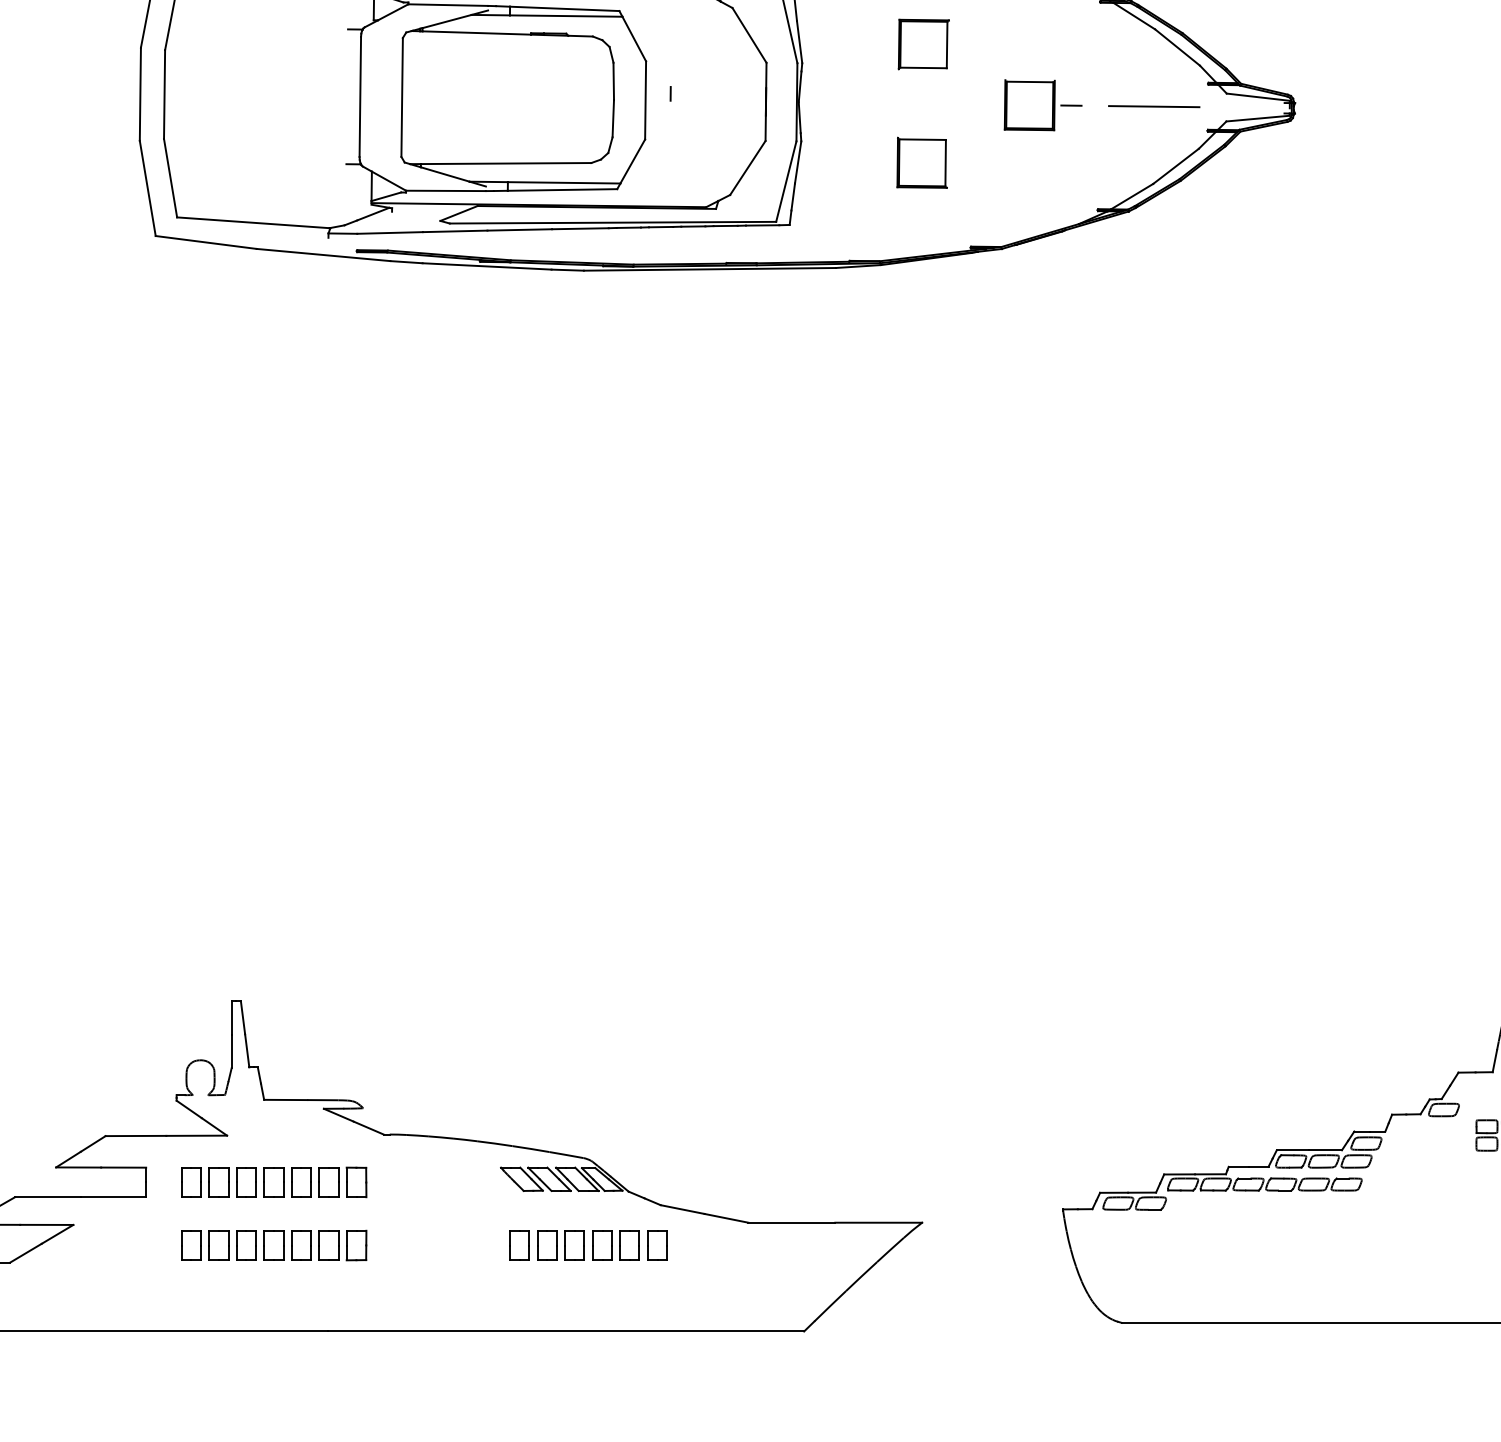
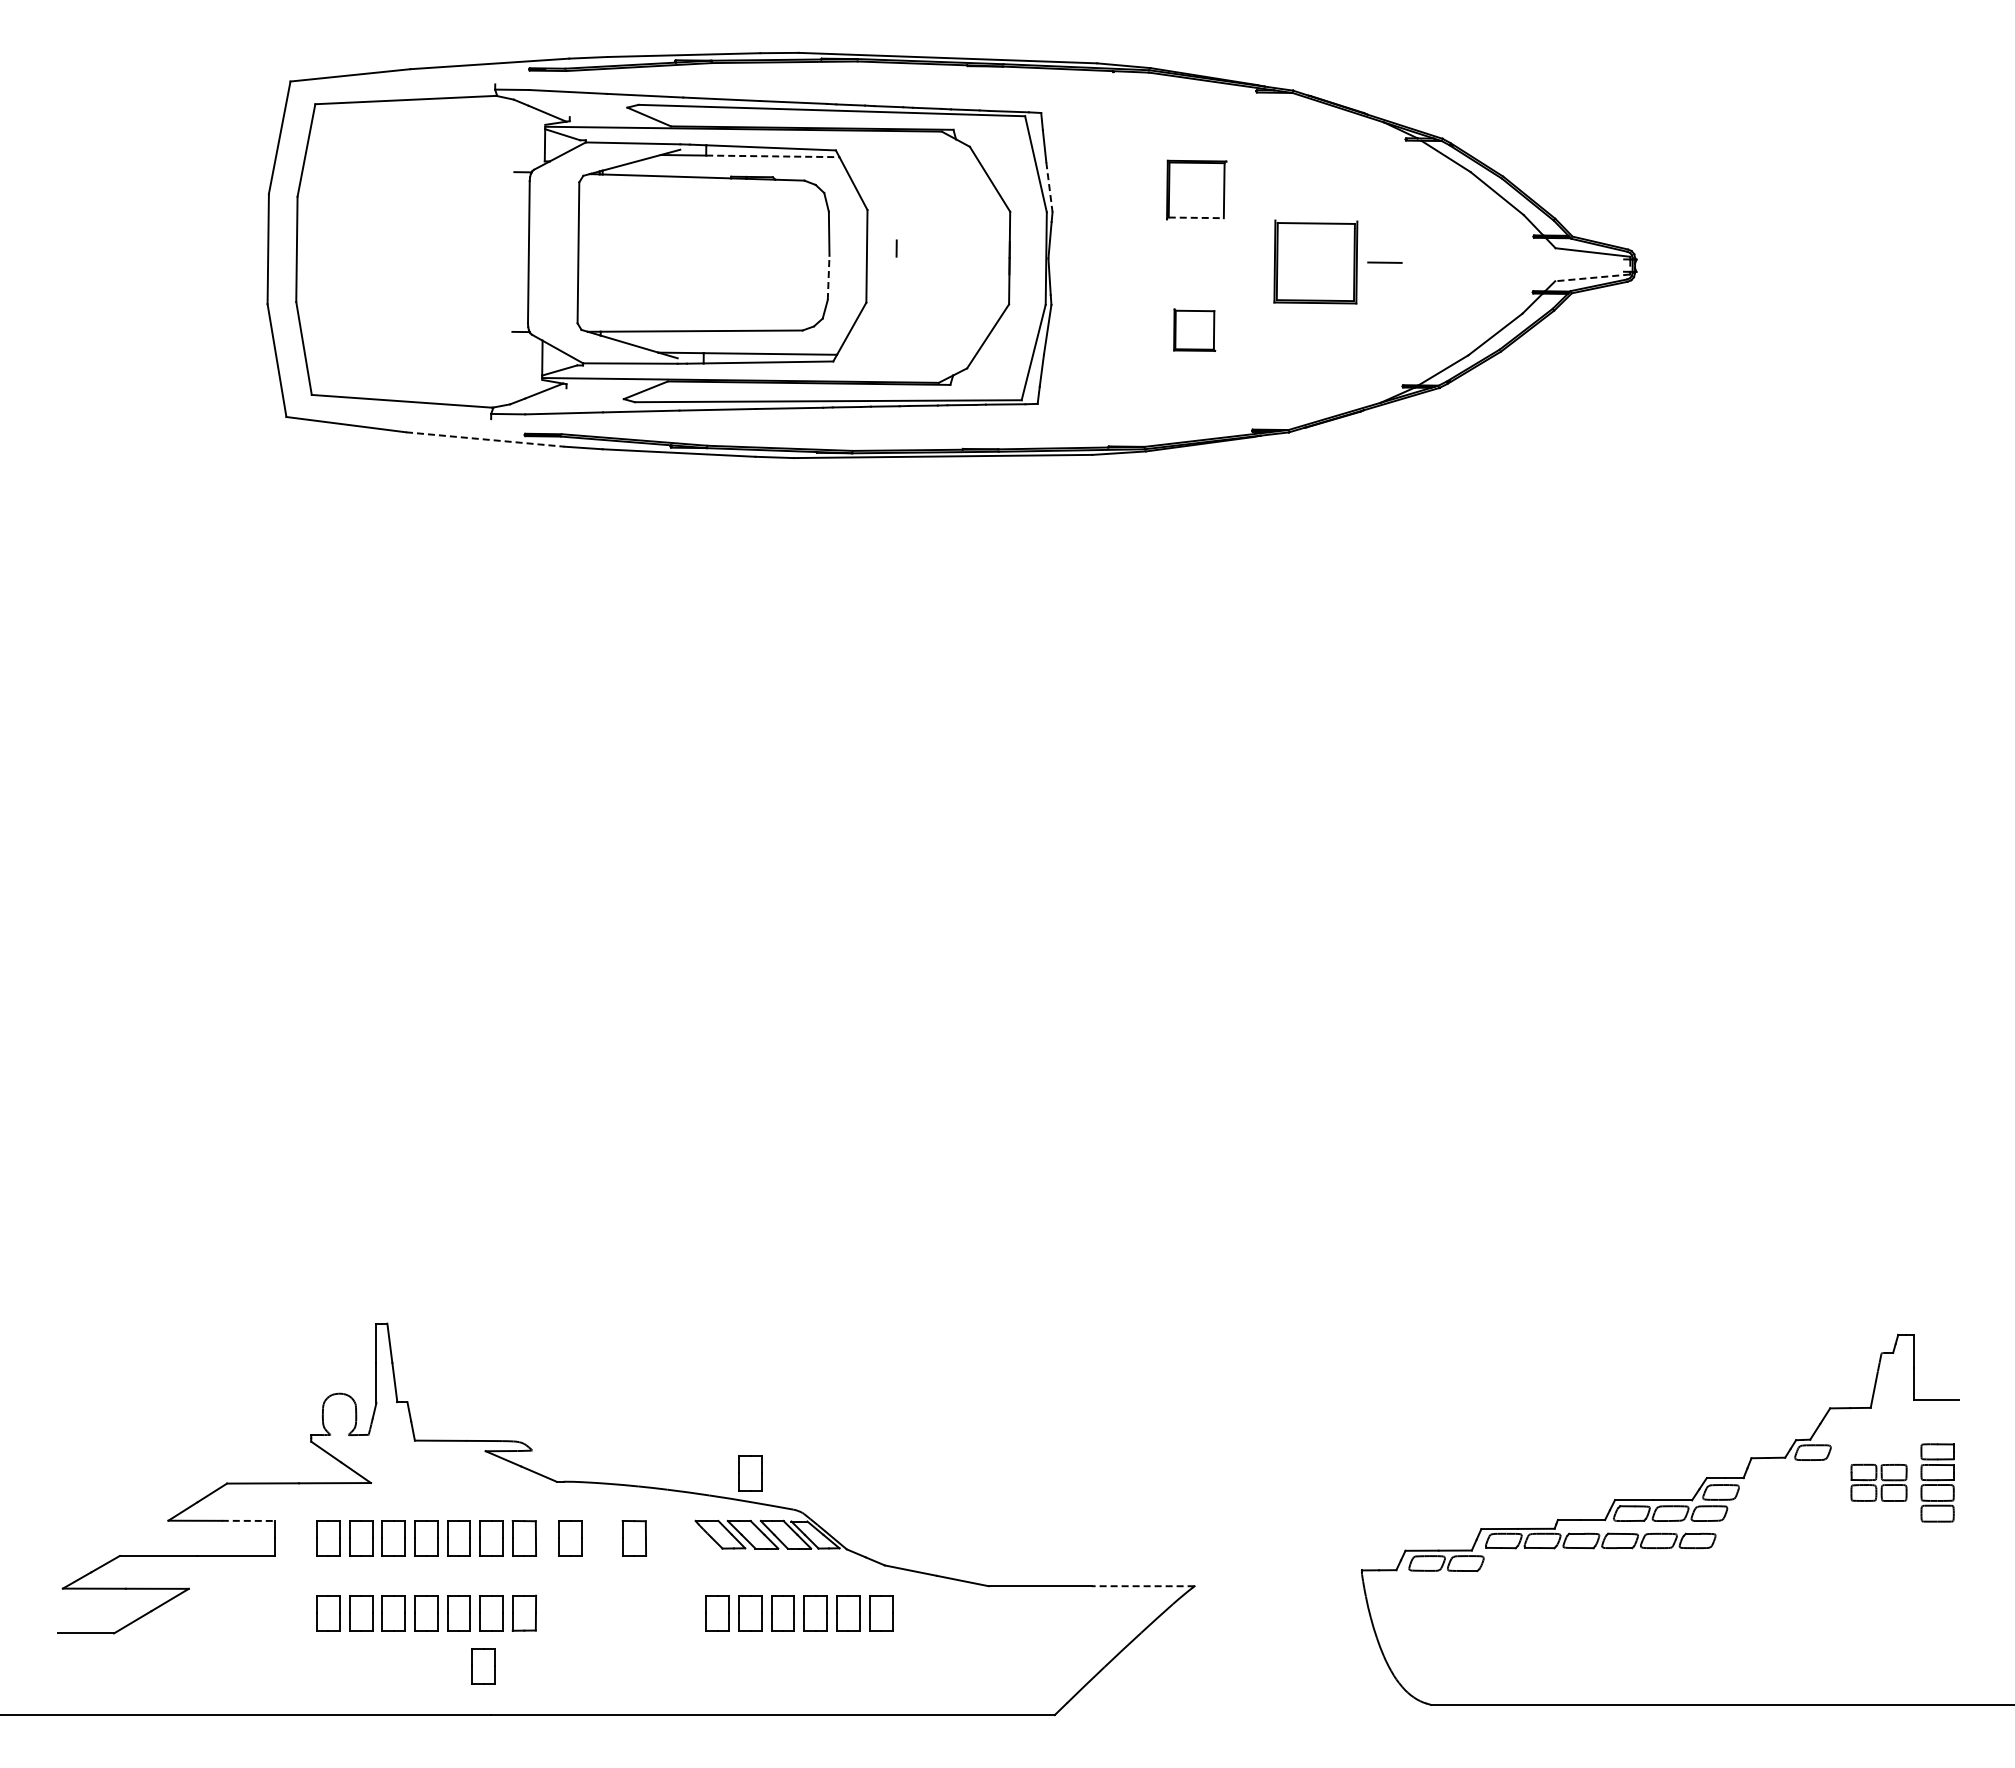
line: (565, 16) -> (772, 156), solid -> dashed
line: (799, 42) -> (1049, 187), solid -> dashed
line: (923, 67) -> (1196, 217), solid -> dashed
part: (1042, 104) -> (1337, 261), size x1.4
line: (1154, 106) -> (1469, 263), removed
line: (613, 118) -> (828, 277), solid -> dashed
line: (1257, 118) -> (1592, 277), solid -> dashed
part: (922, 162) -> (1194, 329), size x0.7
line: (323, 255) -> (485, 439), solid -> dashed
part: (547, 1127) -> (750, 1473), added
line: (123, 1167) -> (248, 1520), solid -> dashed
part: (395, 1182) -> (570, 1538), added
part: (448, 1182) -> (633, 1538), added
line: (878, 1222) -> (1142, 1586), solid -> dashed
part: (322, 1290) -> (483, 1666), added

